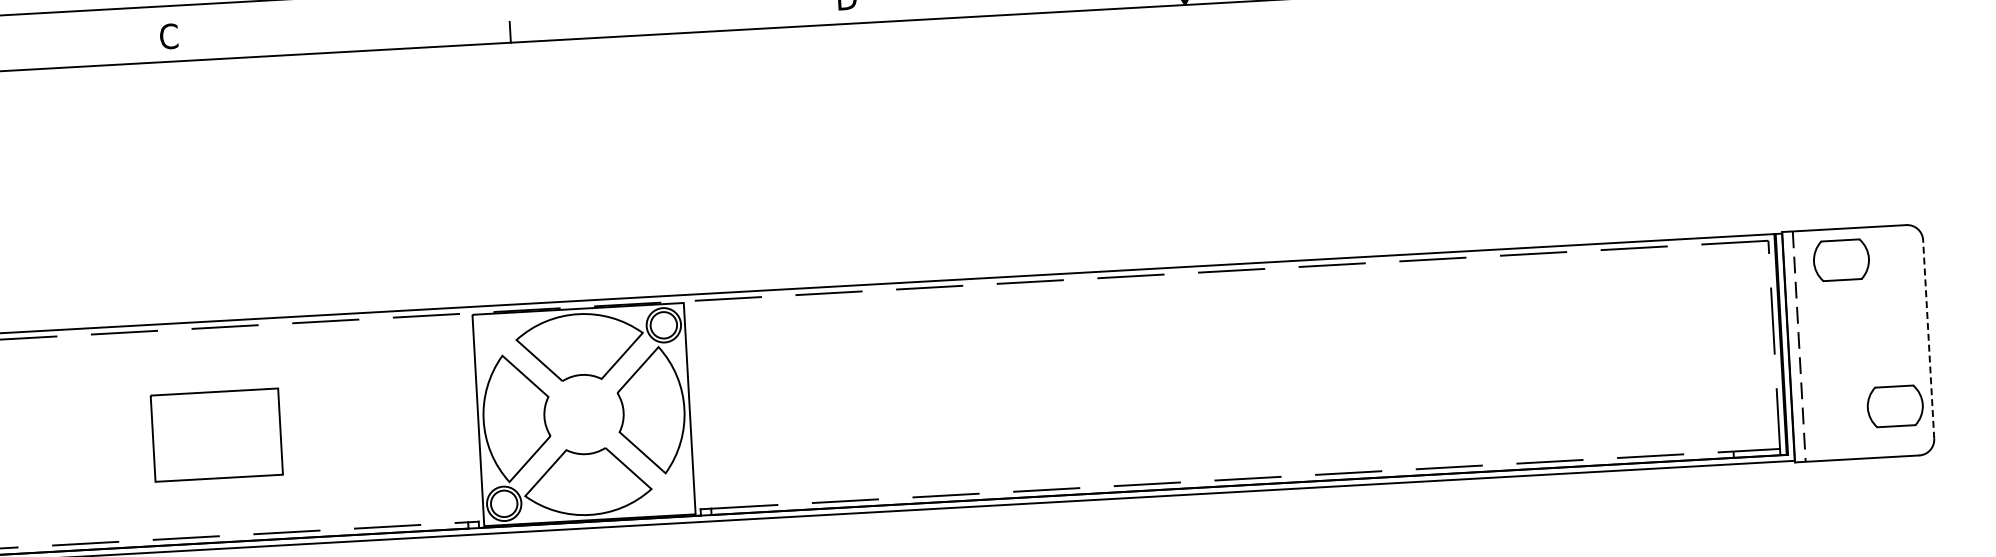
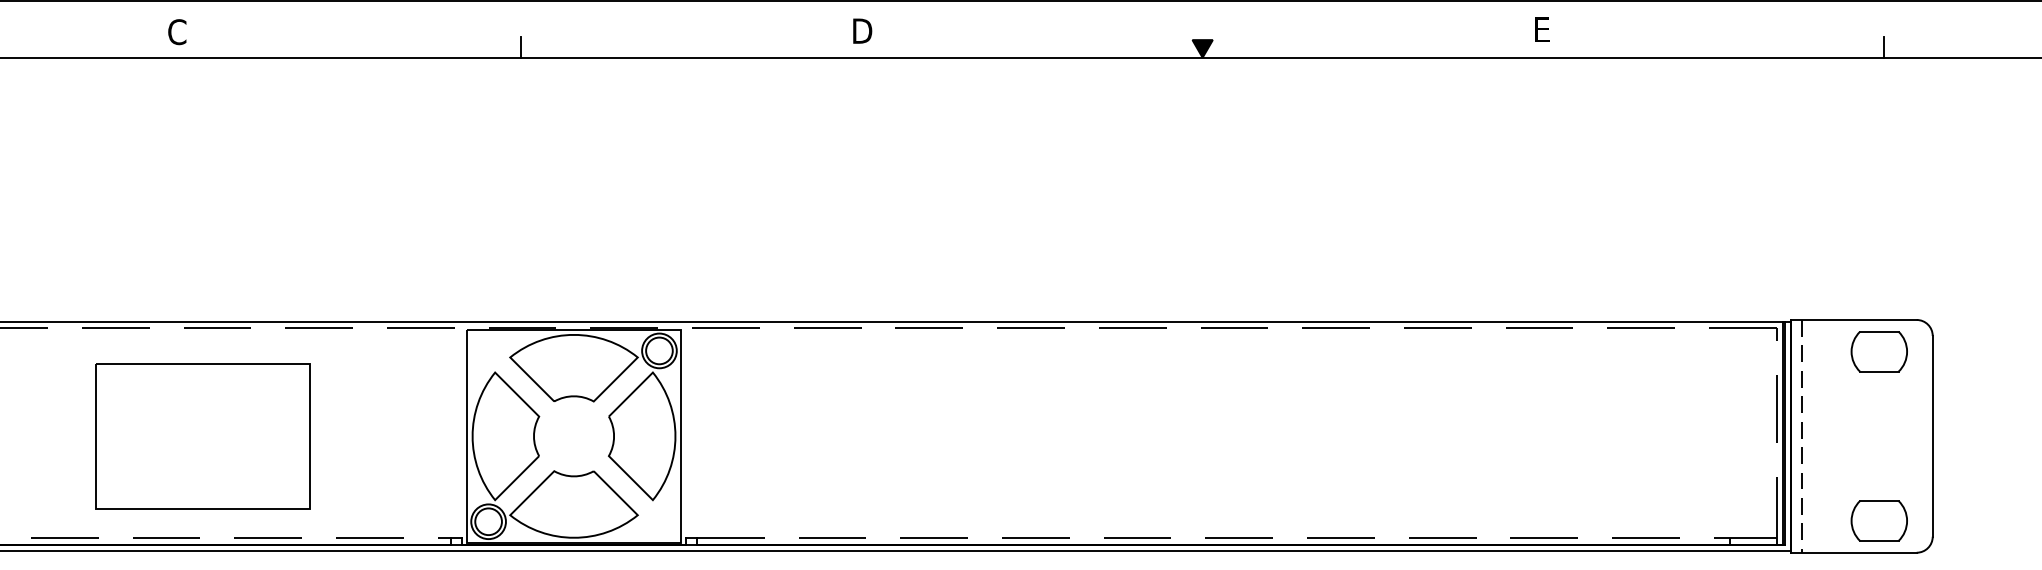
part: (1840, 260) -> (1878, 351), moved
line: (1928, 338) -> (1932, 435), dashed -> solid
part: (1894, 405) -> (1878, 520), moved
part: (216, 435) -> (202, 436), size x1.67

